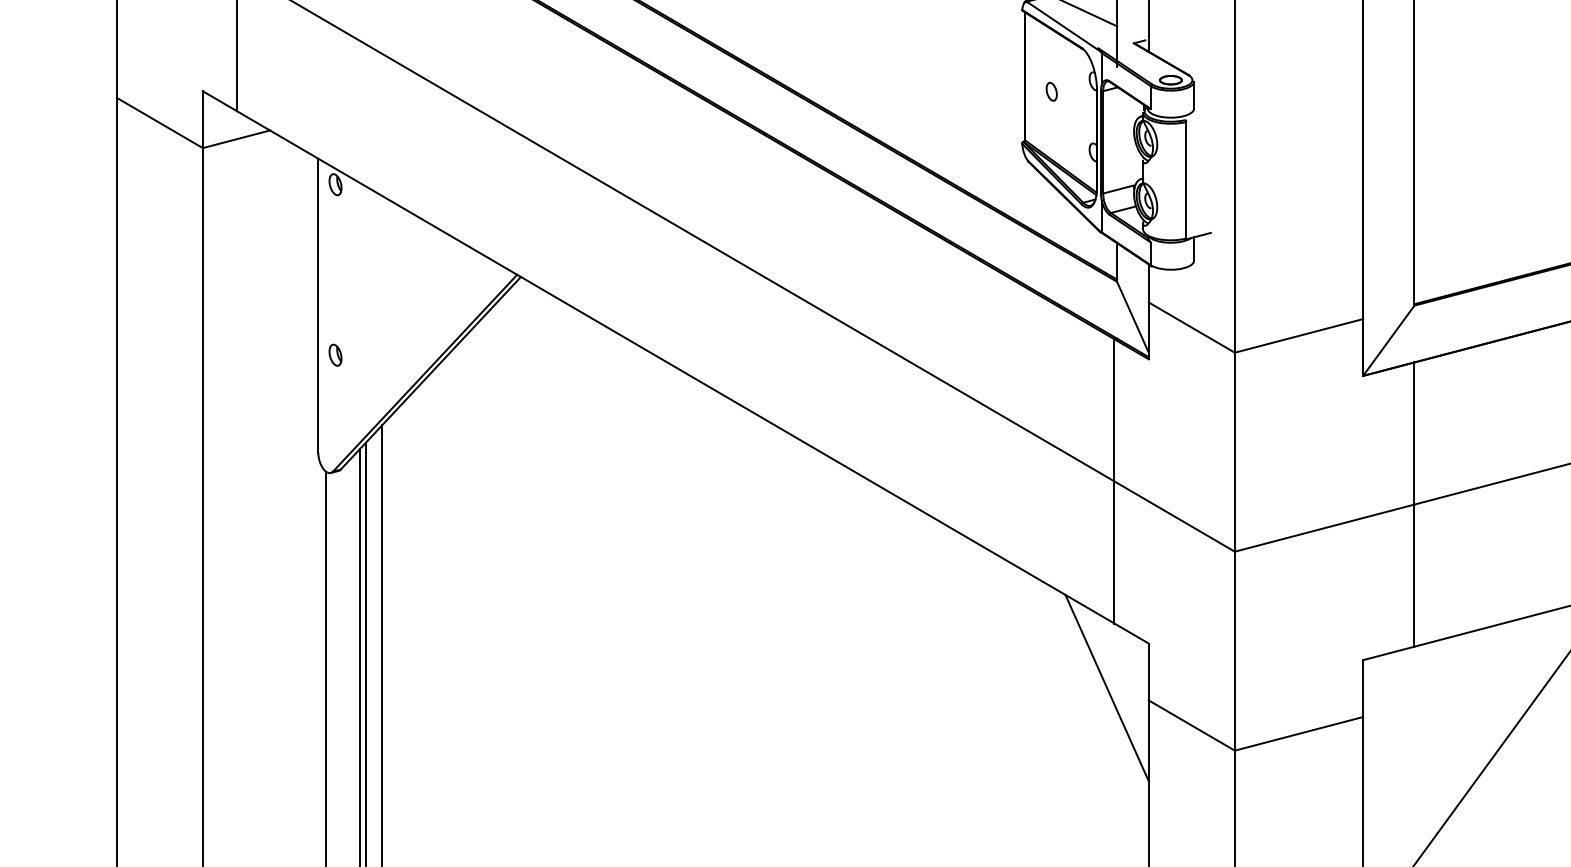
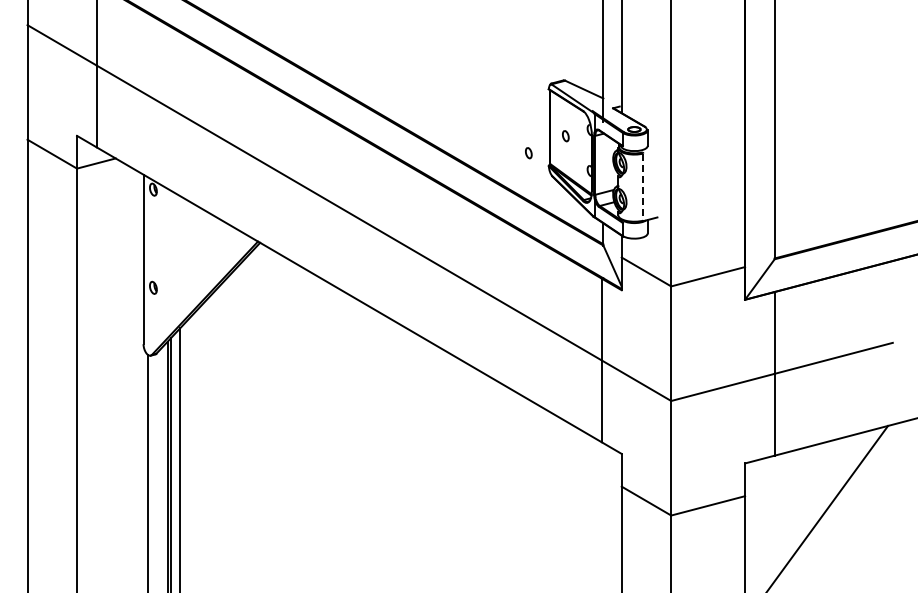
part: (986, 121) -> (528, 153), added
line: (1186, 180) -> (643, 187), solid -> dashed
line: (1106, 688) -> (597, 479), removed

